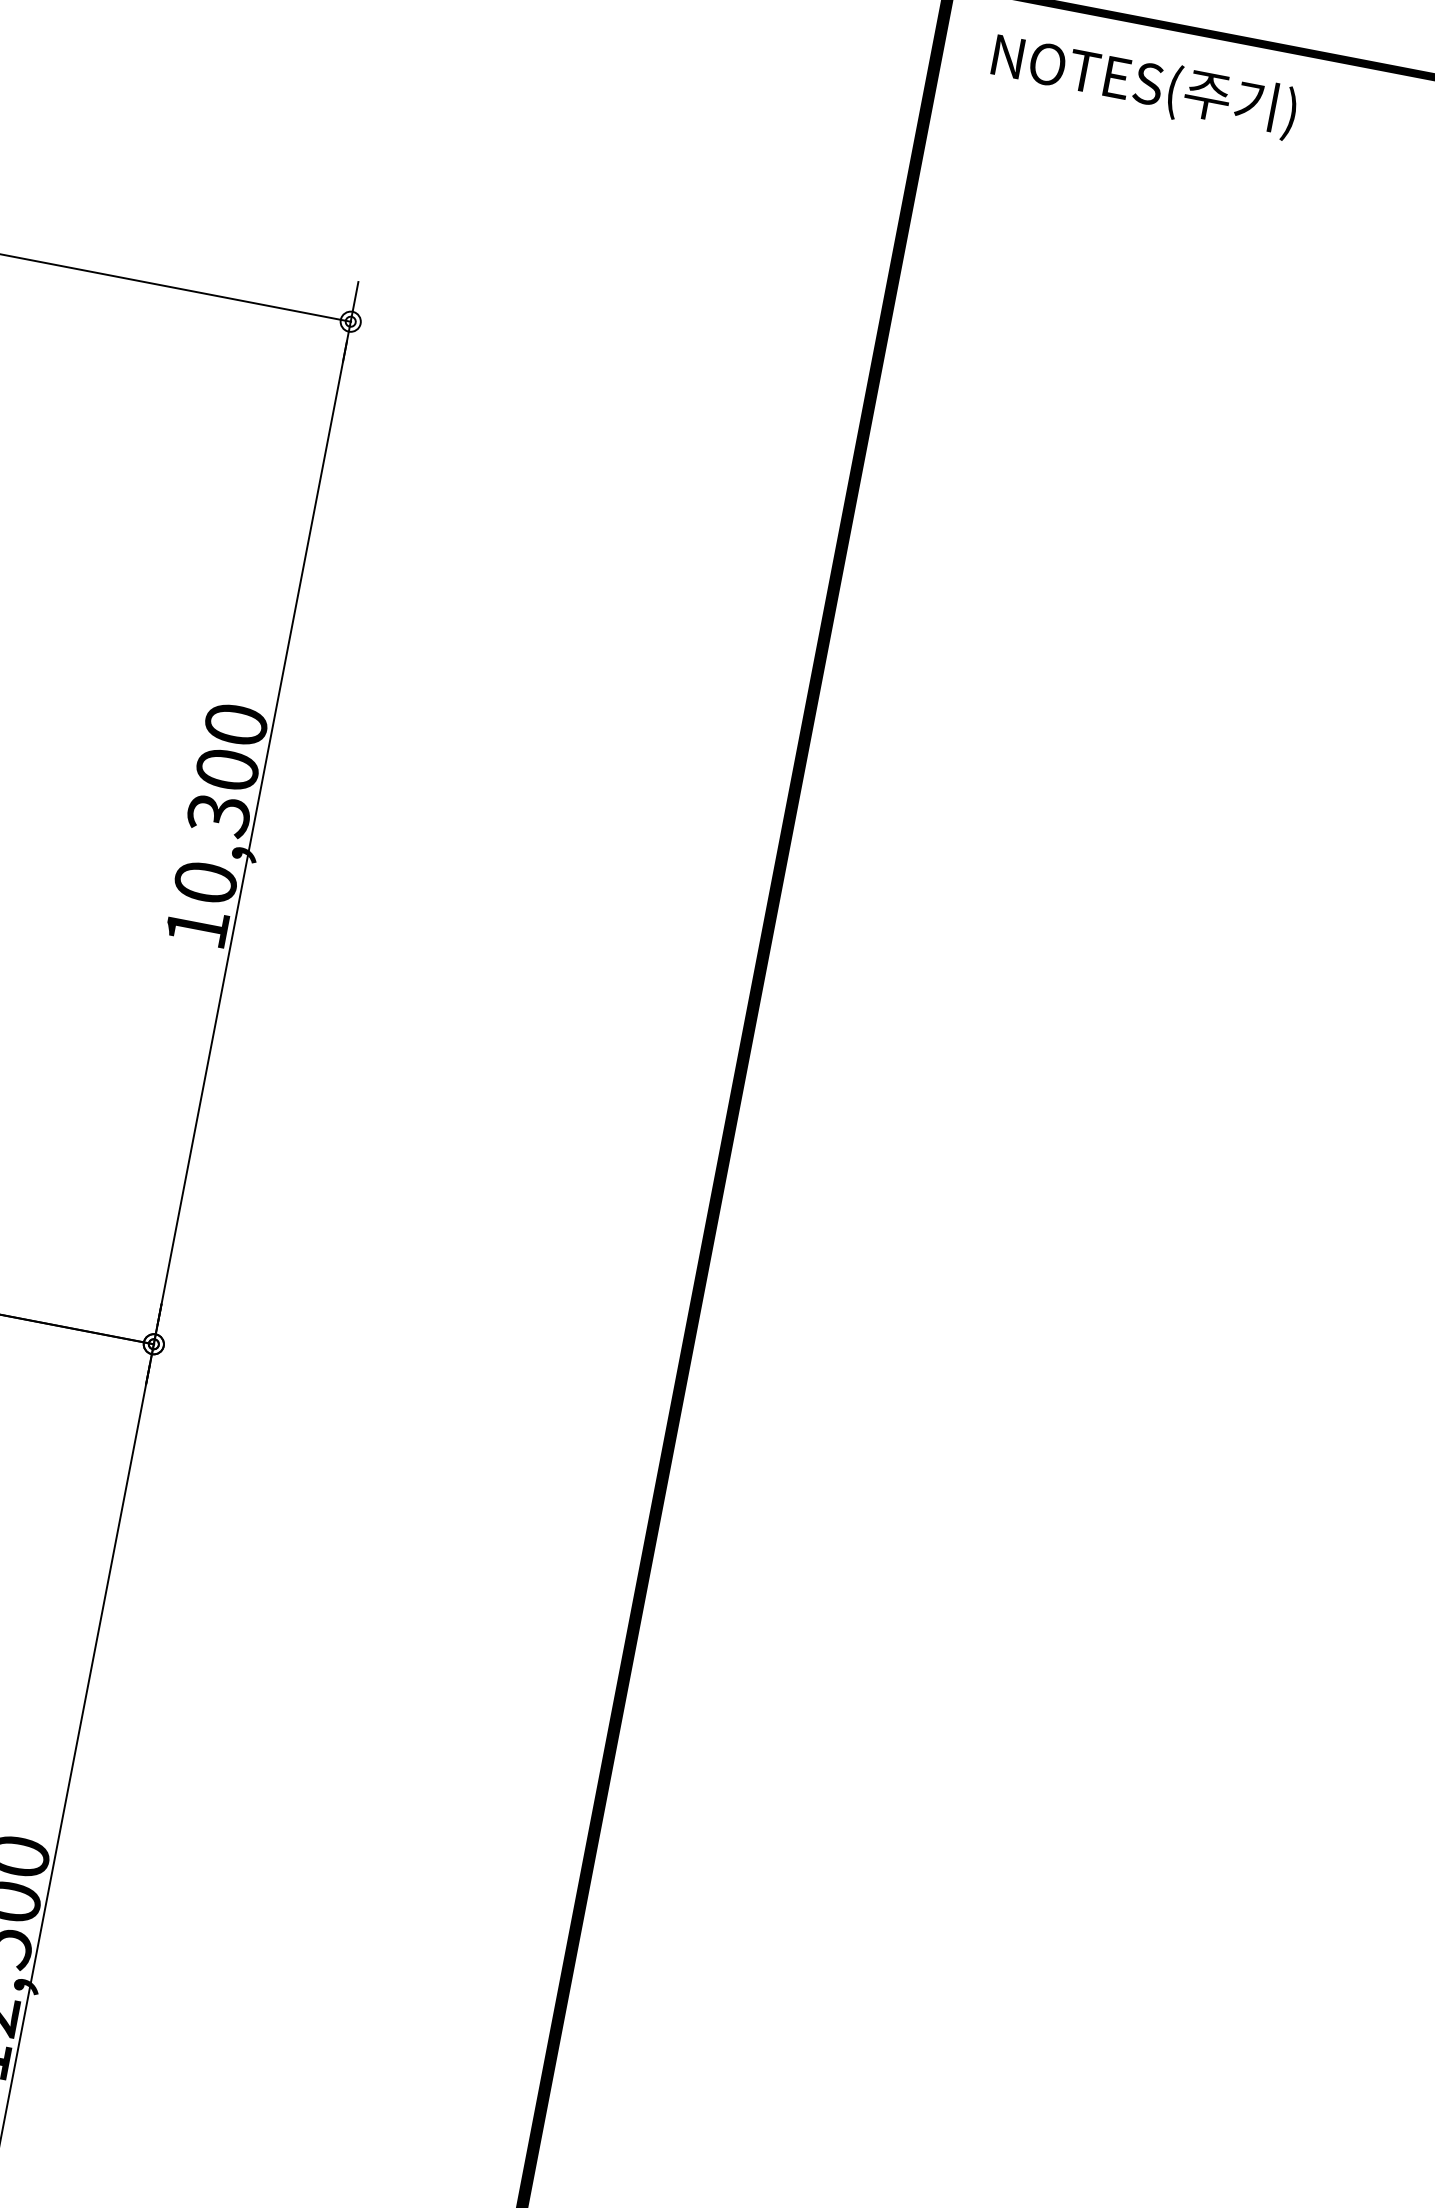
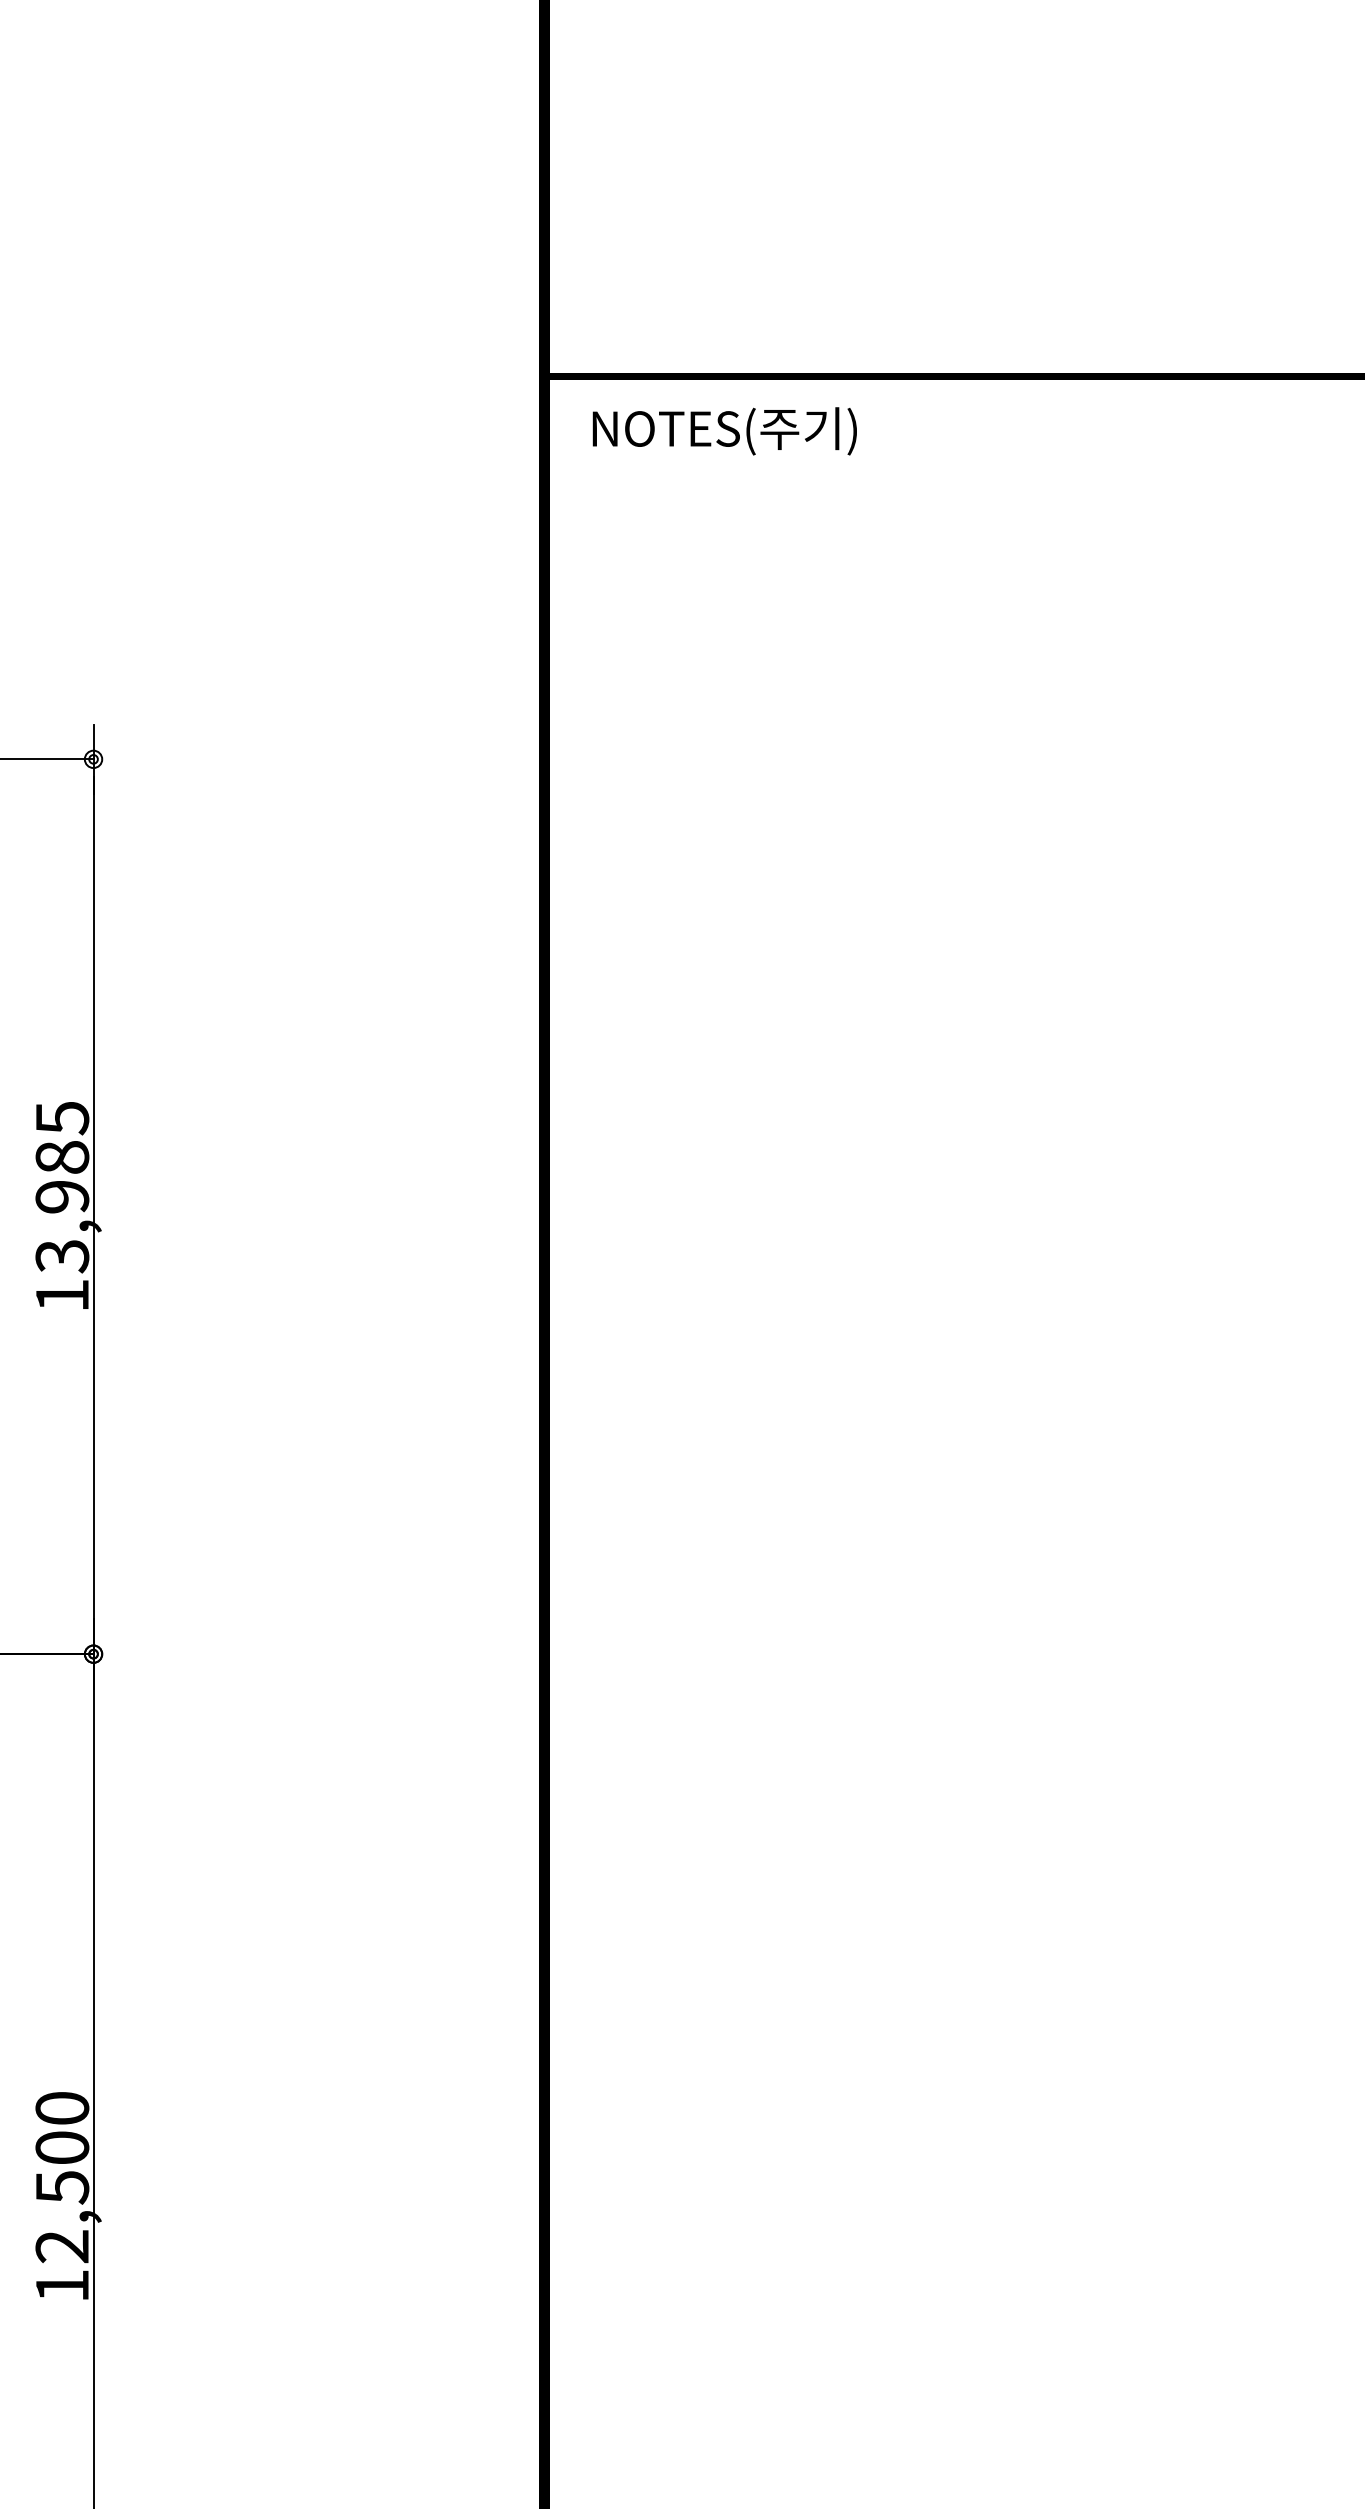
text: (221, 804) -> (62, 1187), 10,300 -> 13,985

